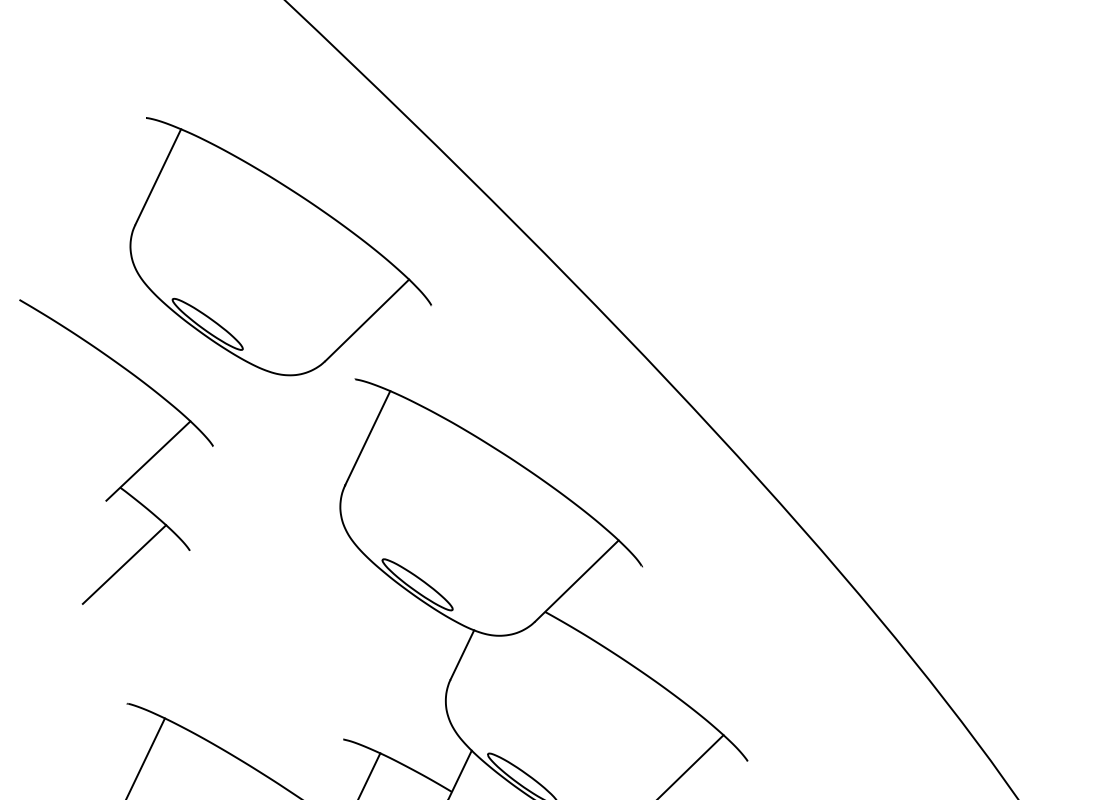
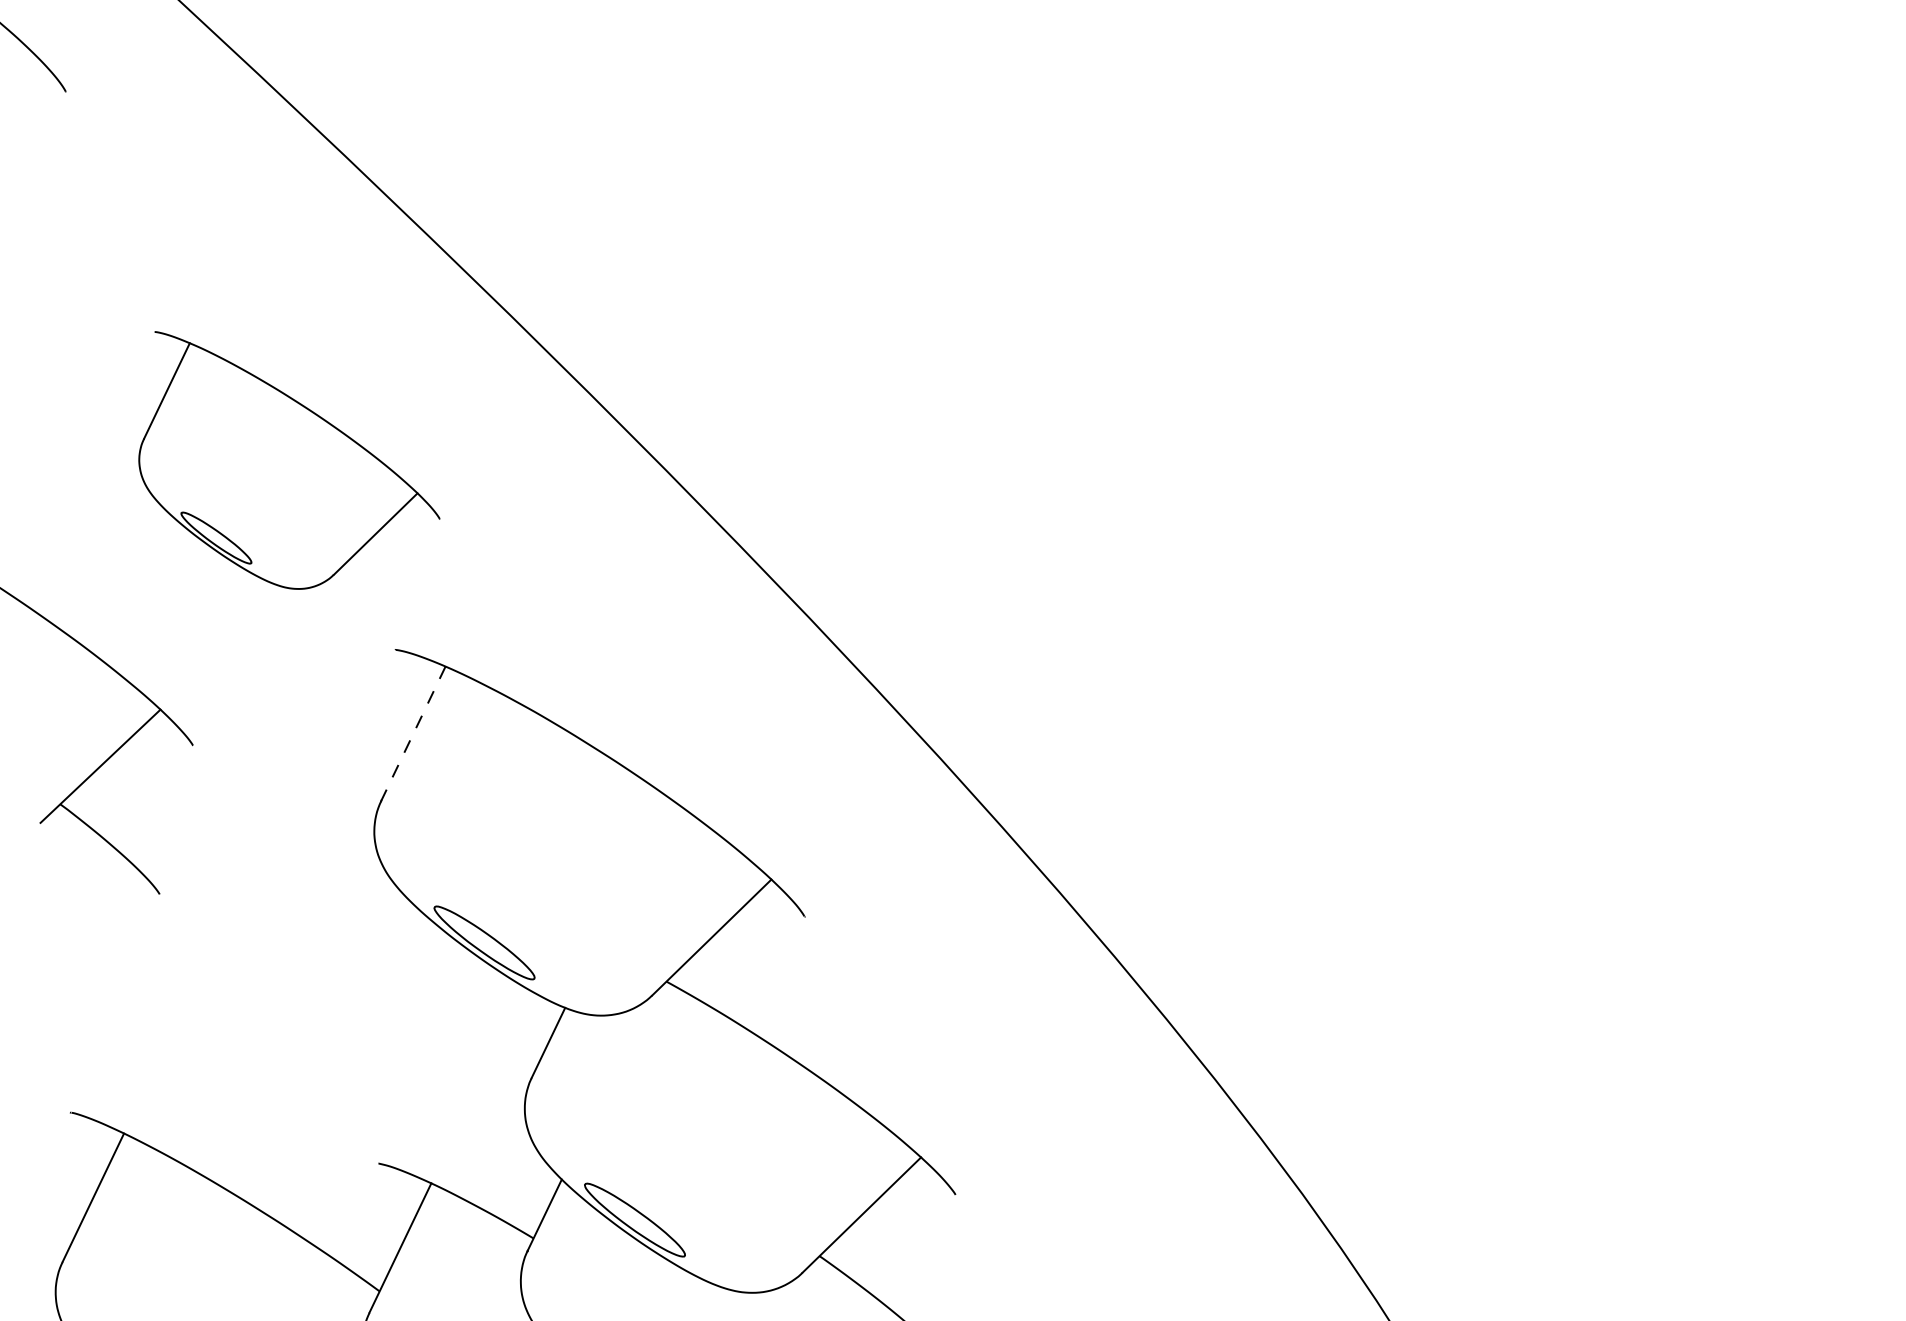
part: (280, 246) -> (289, 460), size x0.7
line: (367, 438) -> (413, 734), solid -> dashed
line: (123, 564) -> (65, 913), removed

